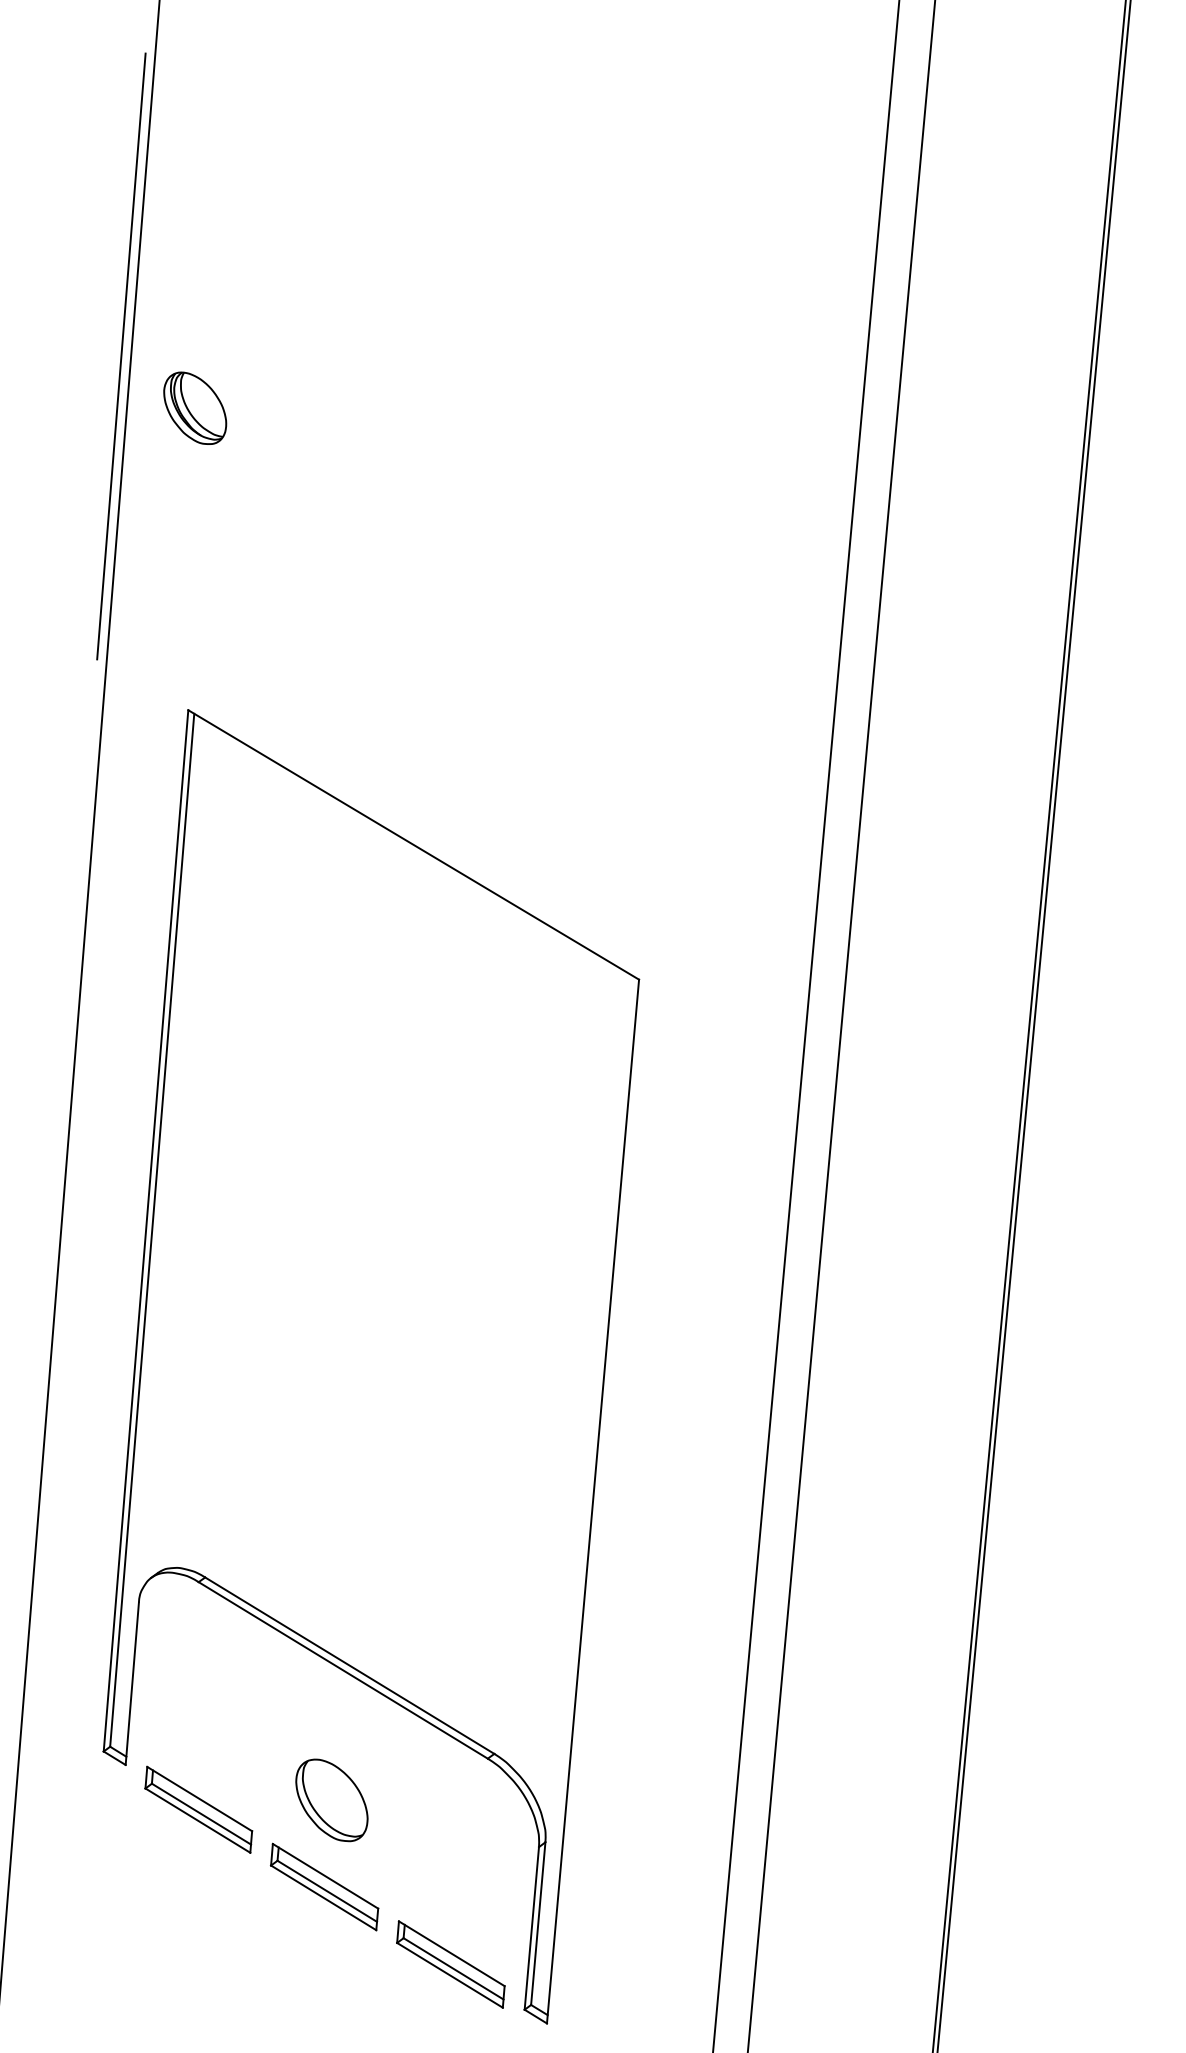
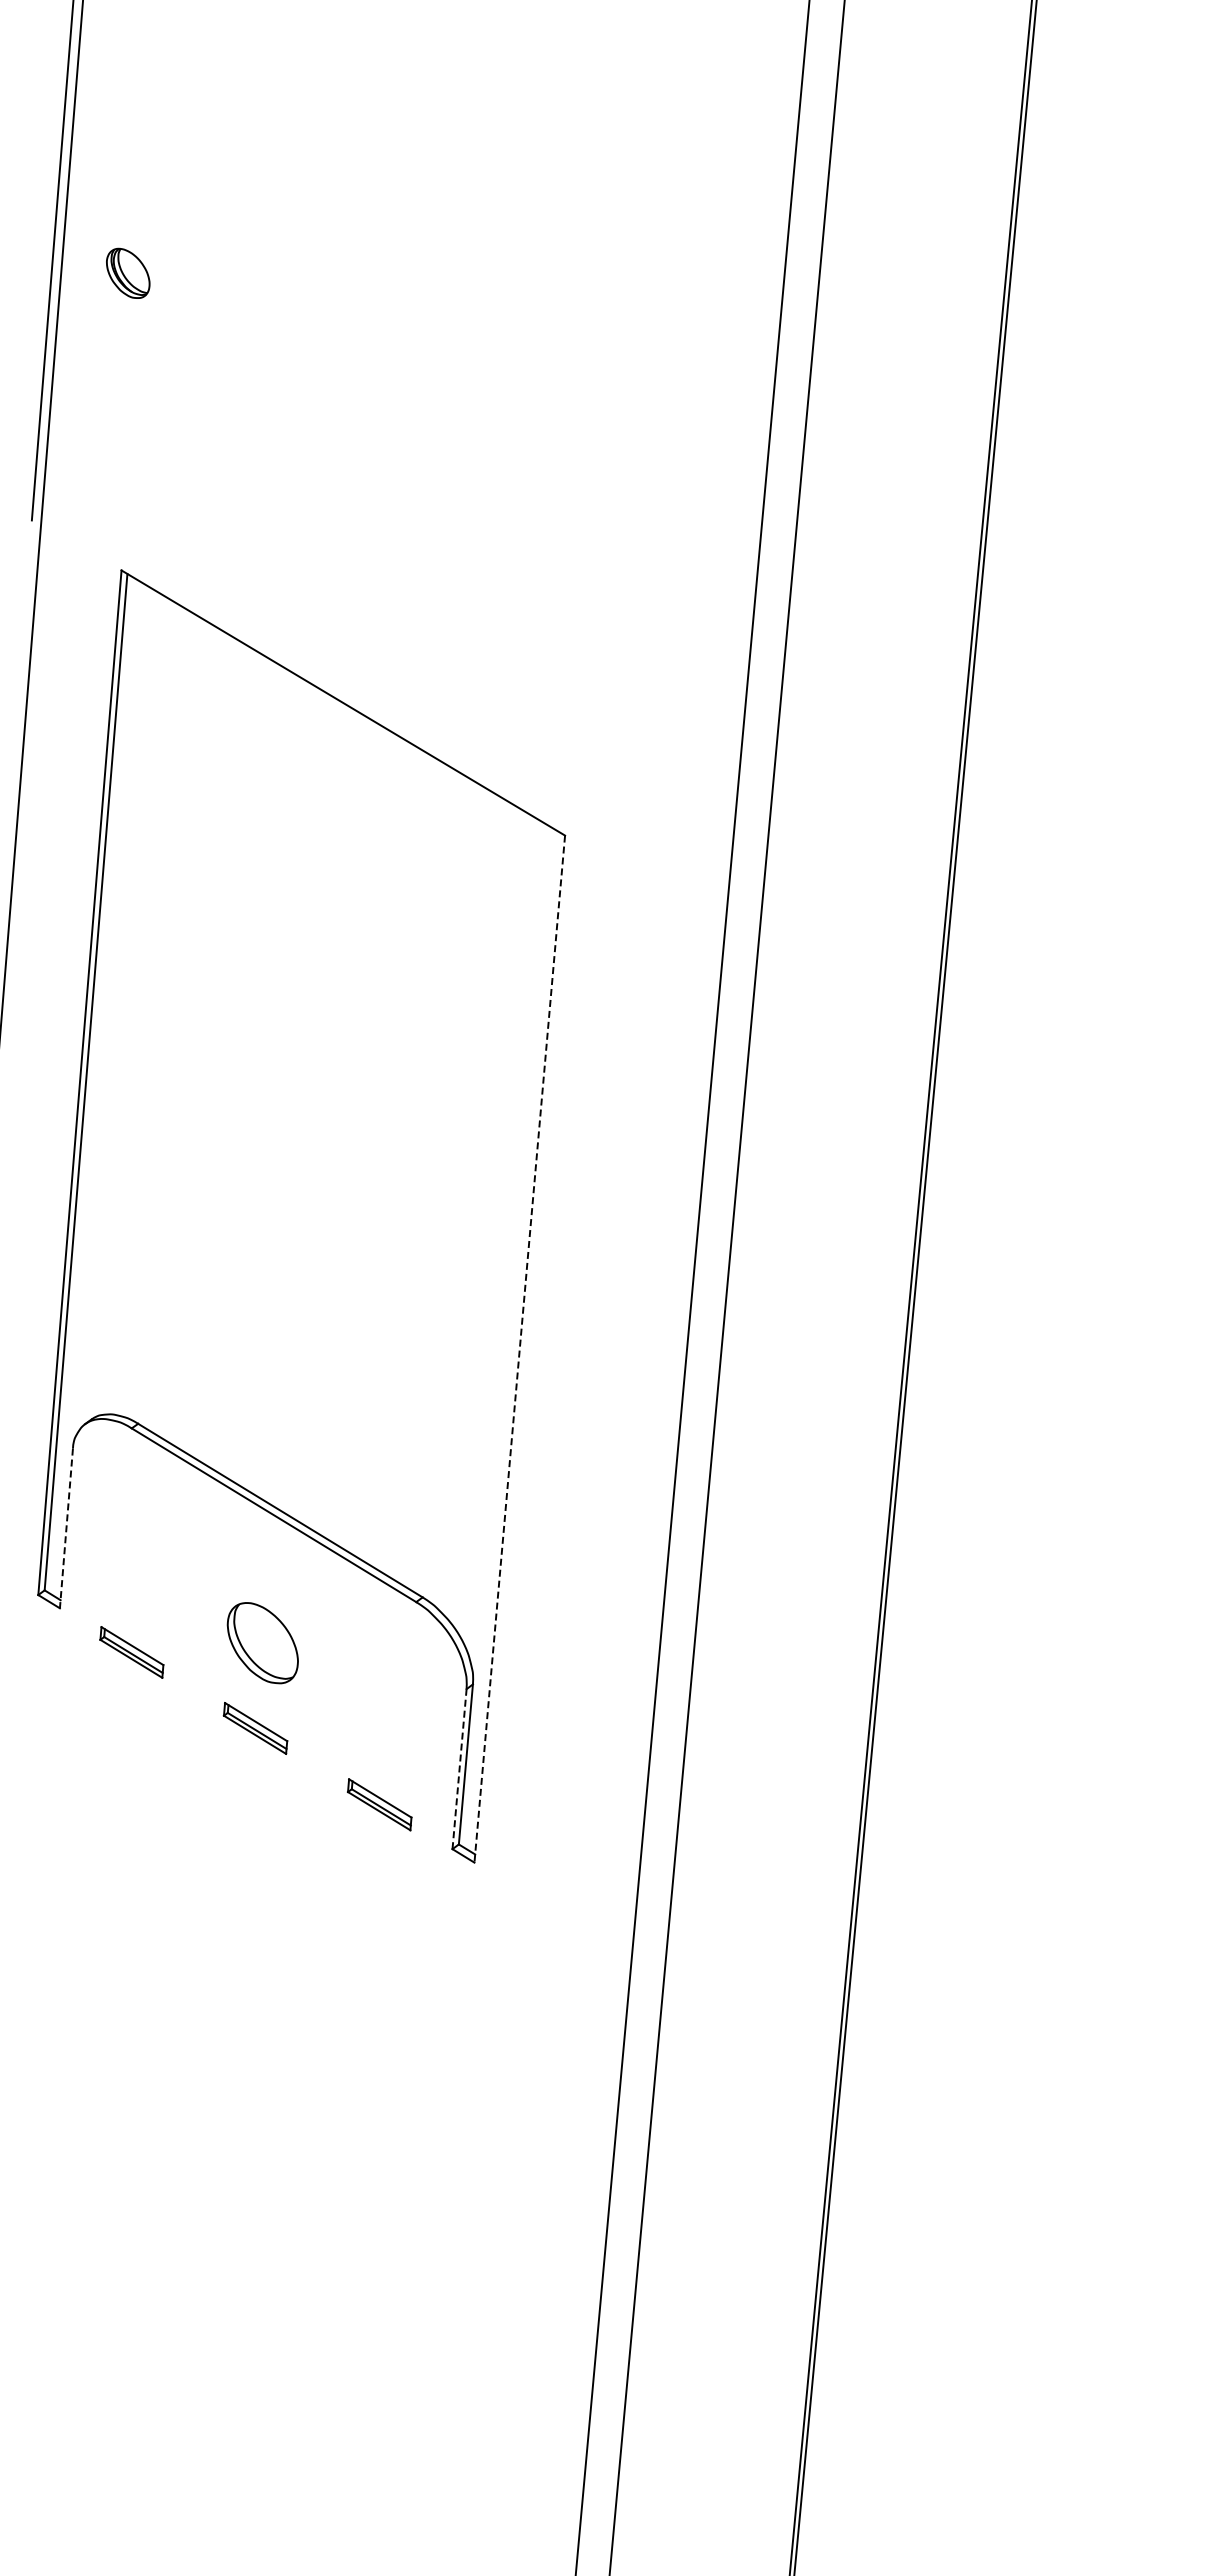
part: (194, 408) -> (127, 273), size x0.7
line: (592, 1501) -> (519, 1349), solid -> dashed
line: (132, 1683) -> (66, 1528), solid -> dashed
part: (198, 1809) -> (131, 1652), size x0.6
part: (324, 1887) -> (255, 1728), size x0.6
line: (531, 1927) -> (459, 1768), solid -> dashed
part: (450, 1964) -> (379, 1804), size x0.6

